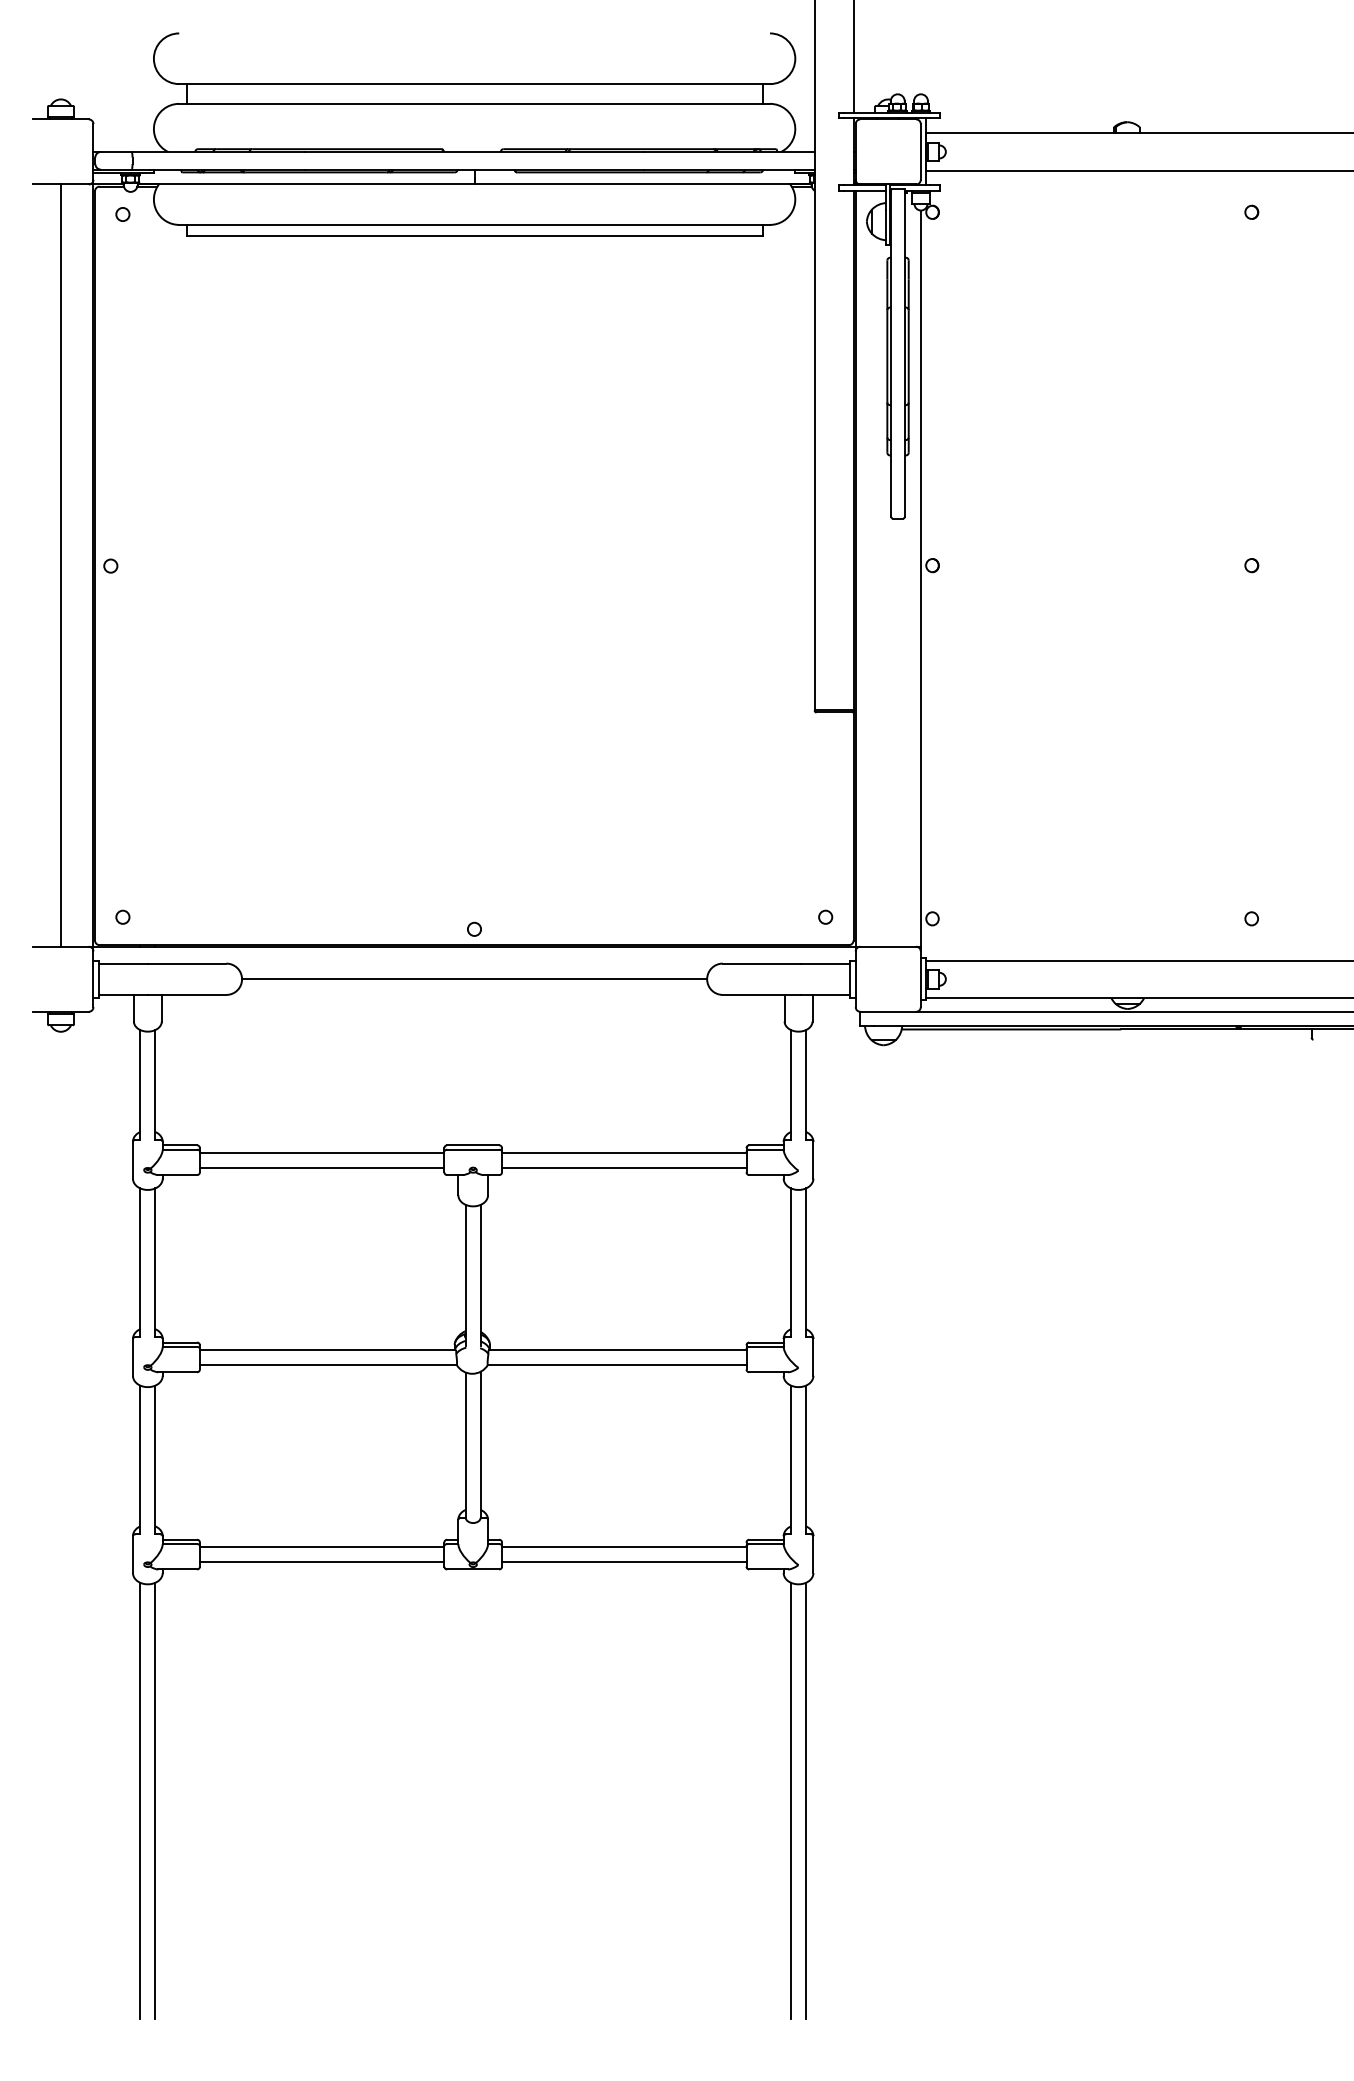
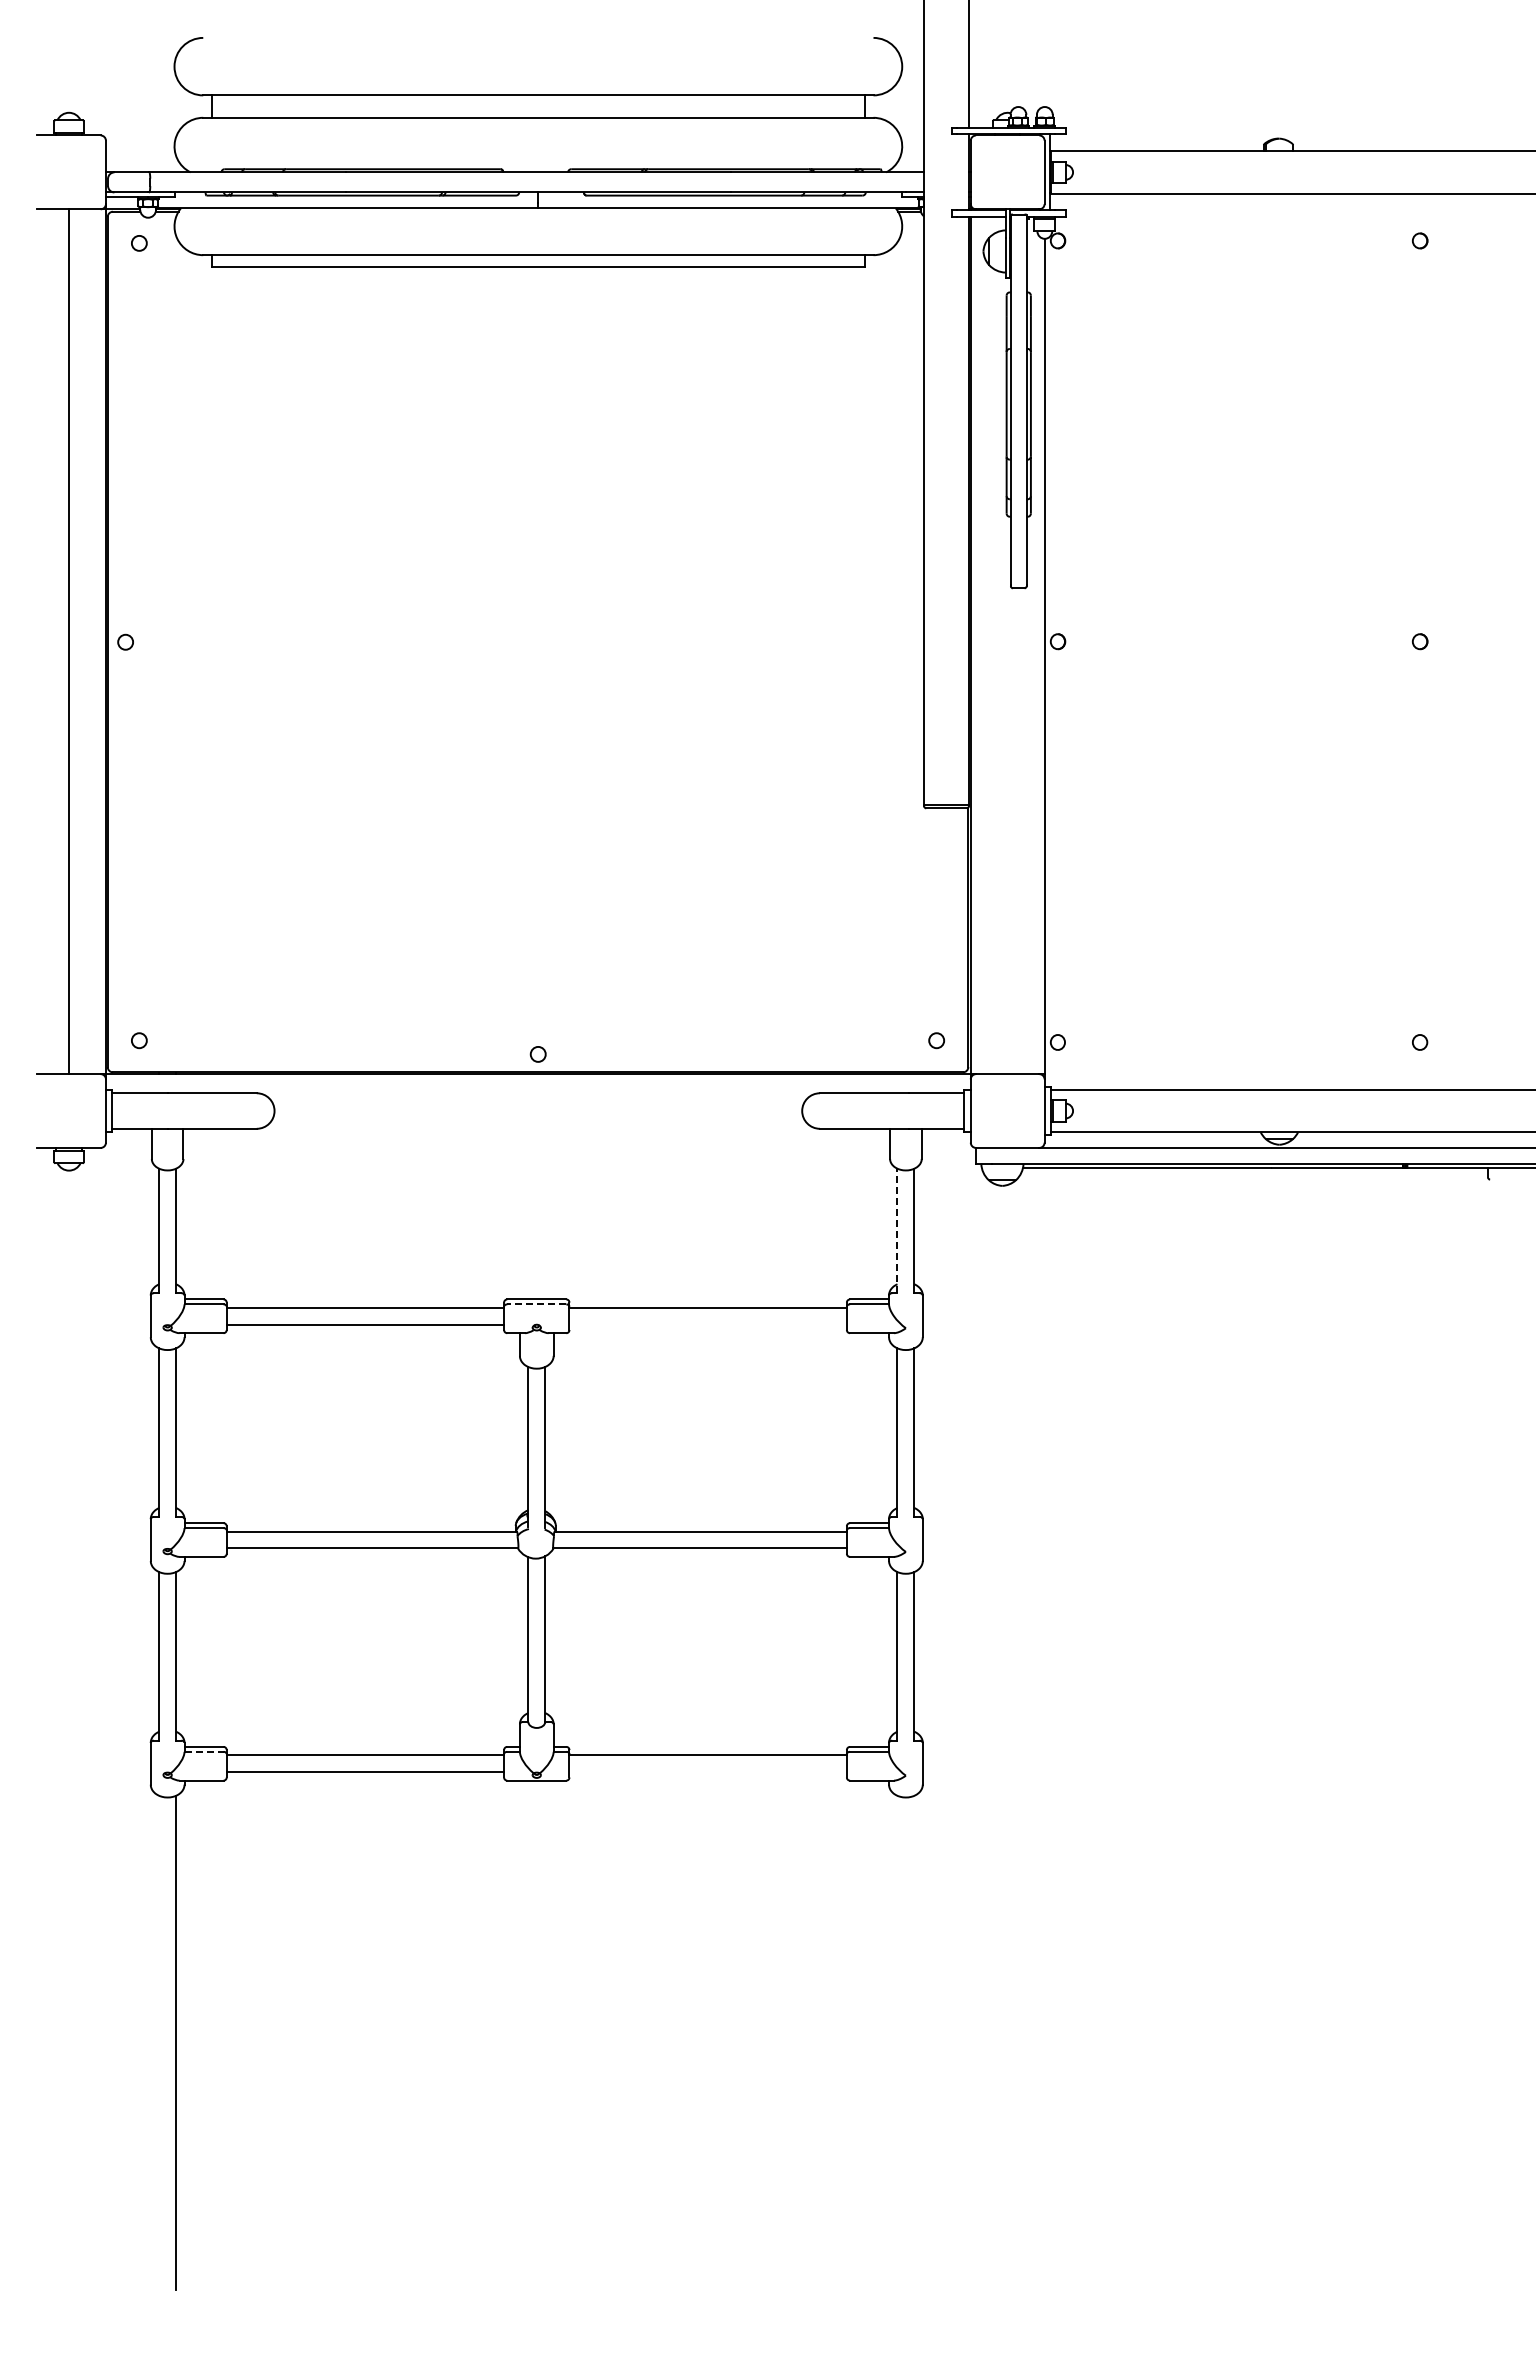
line: (474, 979) -> (538, 1111), removed
line: (791, 1084) -> (897, 1230), solid -> dashed
line: (472, 1149) -> (536, 1304), solid -> dashed
line: (623, 1167) -> (707, 1324), removed
line: (180, 1543) -> (204, 1751), solid -> dashed
line: (623, 1562) -> (707, 1772), removed
line: (140, 1800) -> (159, 2042), removed
line: (791, 1800) -> (897, 2042), removed
line: (806, 1800) -> (914, 2042), removed

